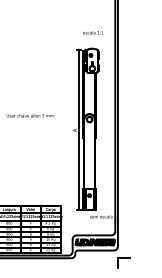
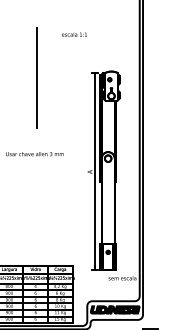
text: (93, 32) -> (74, 34), moved
line: (31, 53) -> (36, 77), added

